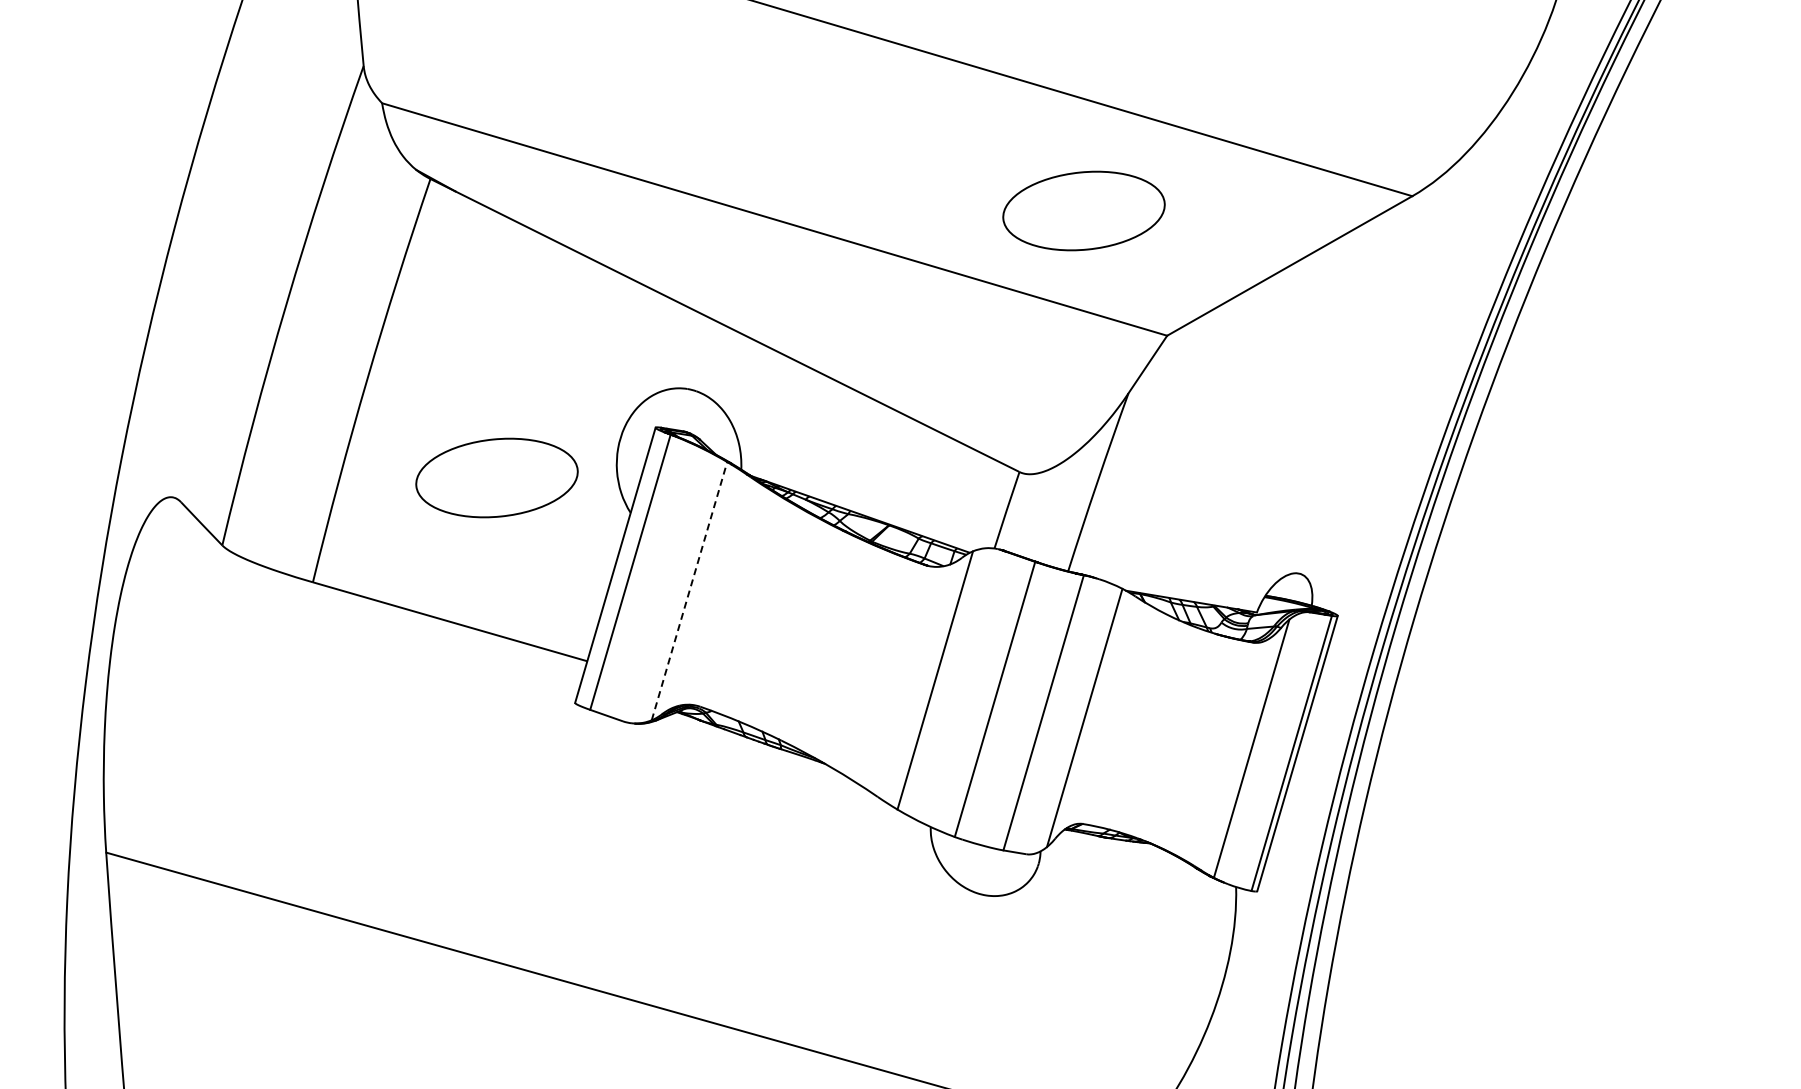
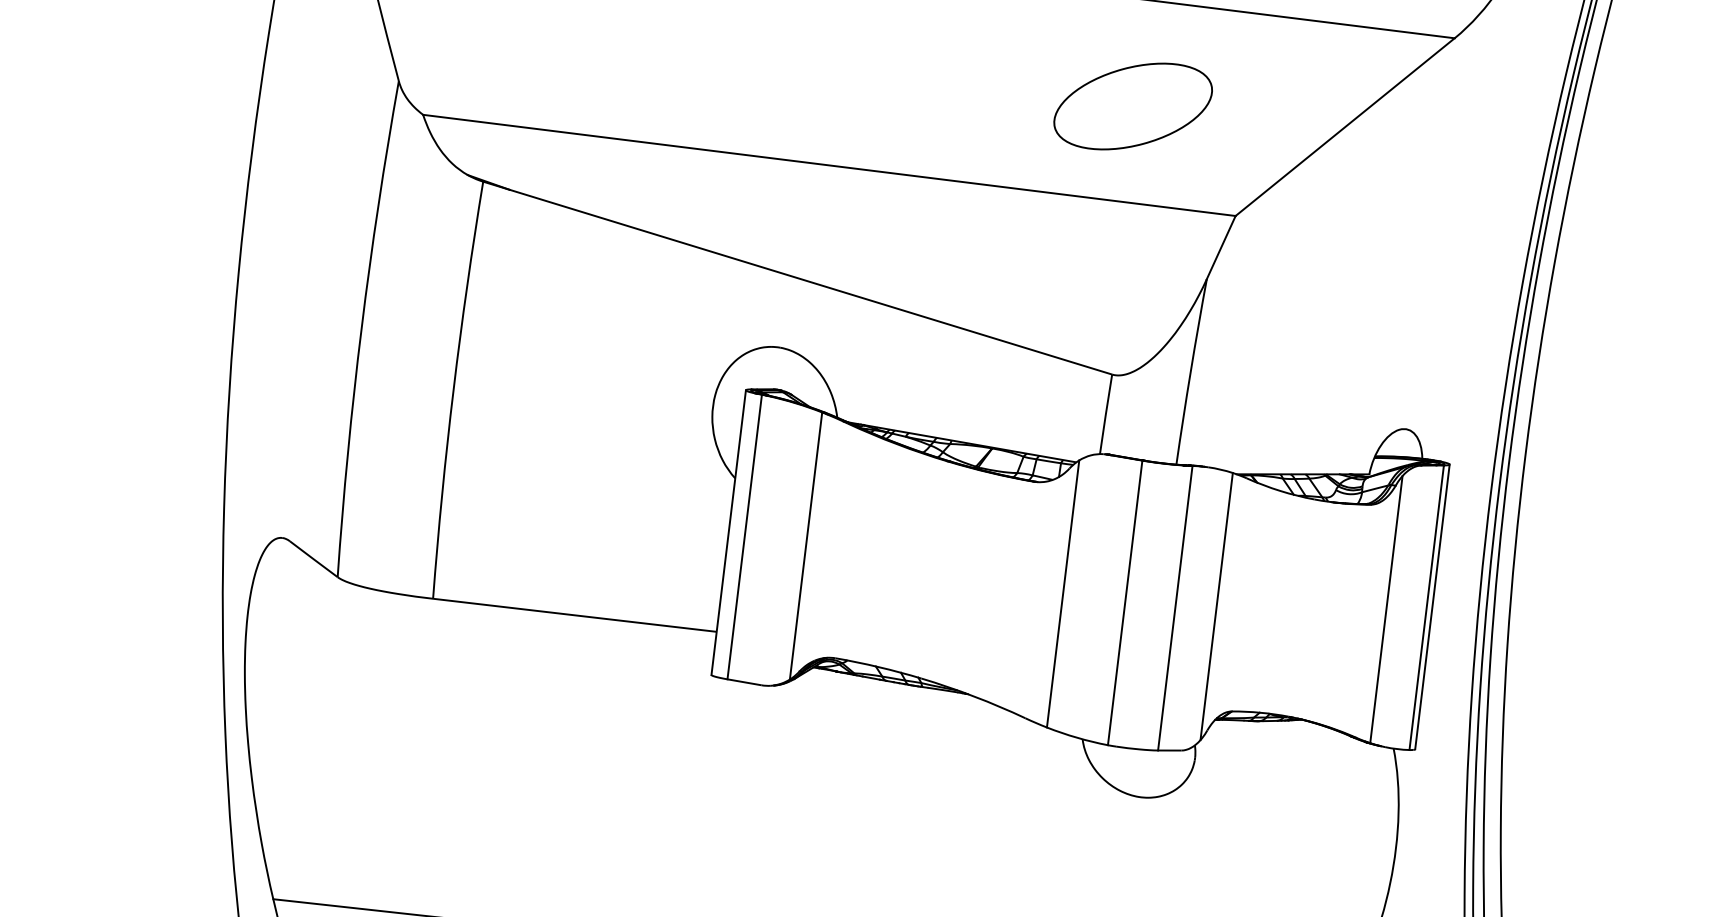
part: (496, 477) -> (597, 465), removed
line: (689, 591) -> (806, 546), dashed -> solid

